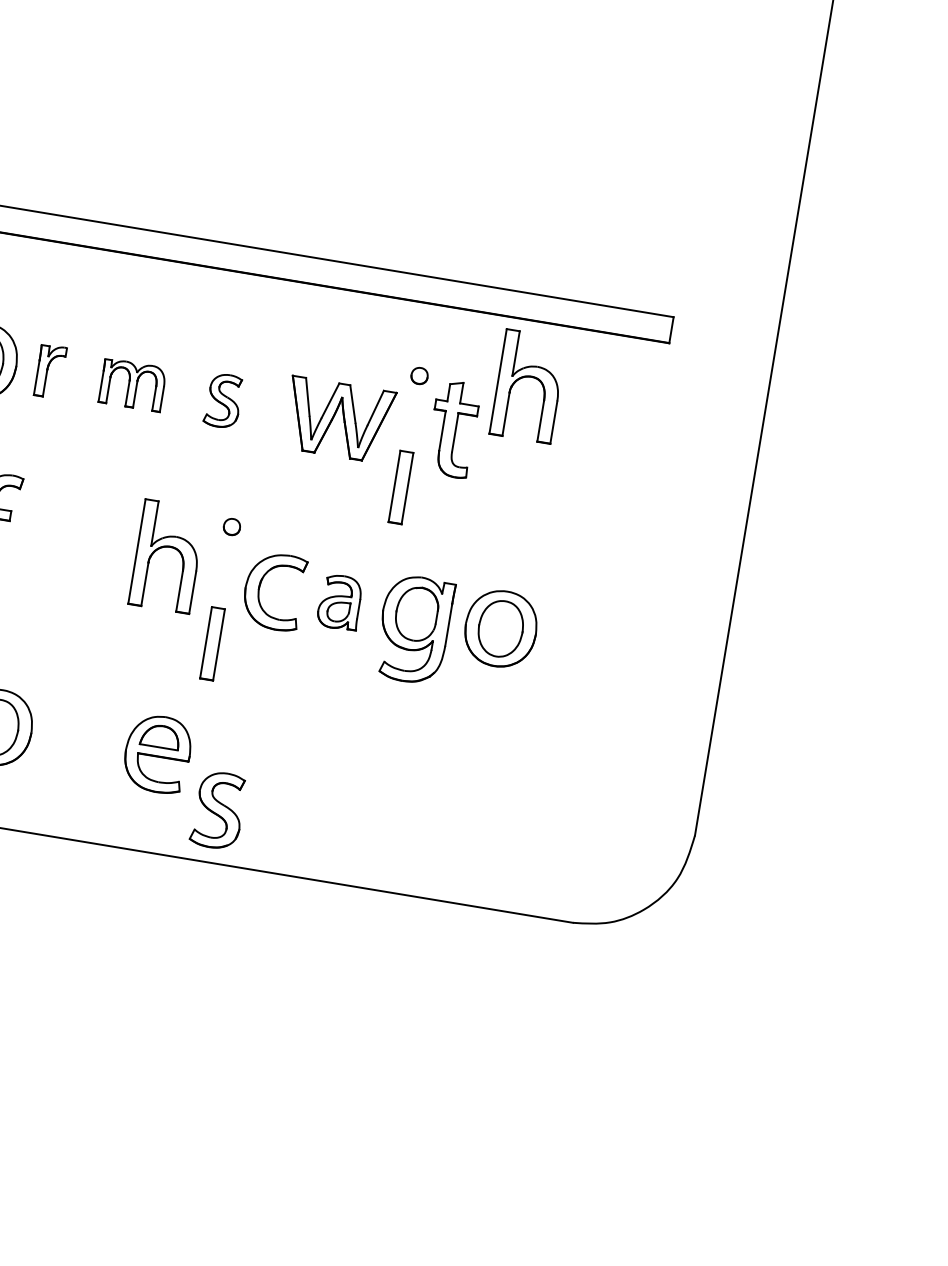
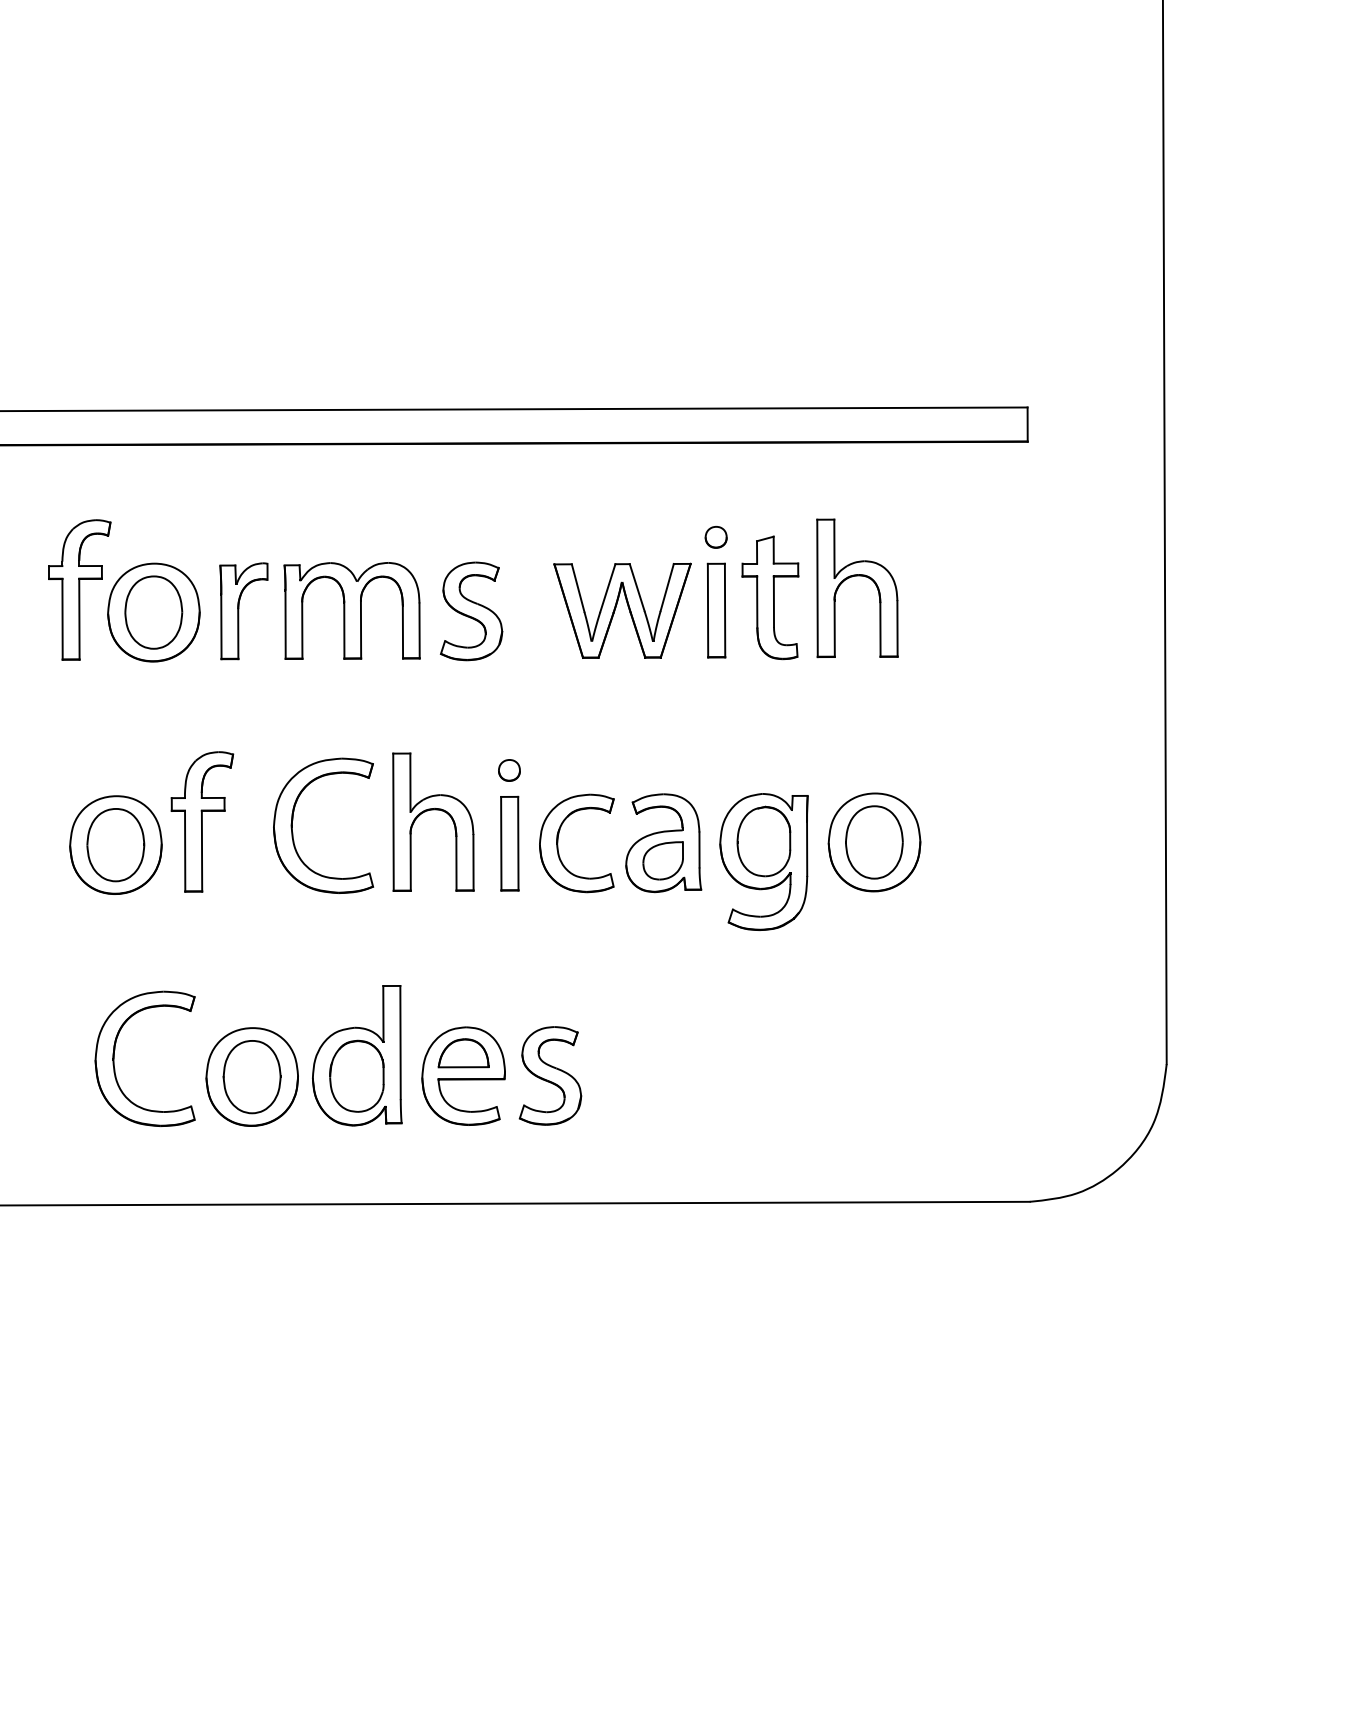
part: (49, 371) -> (243, 611), size x1.43
part: (530, 377) -> (857, 576), moved
part: (132, 384) -> (351, 610), size x1.67
part: (223, 400) -> (471, 611), size x1.43
part: (400, 487) -> (716, 610), moved
part: (60, 537) -> (293, 820), added
part: (339, 602) -> (663, 843), size x1.43
part: (212, 643) -> (509, 843), moved
part: (79, 724) -> (357, 1055), added
part: (218, 810) -> (550, 1075), moved

